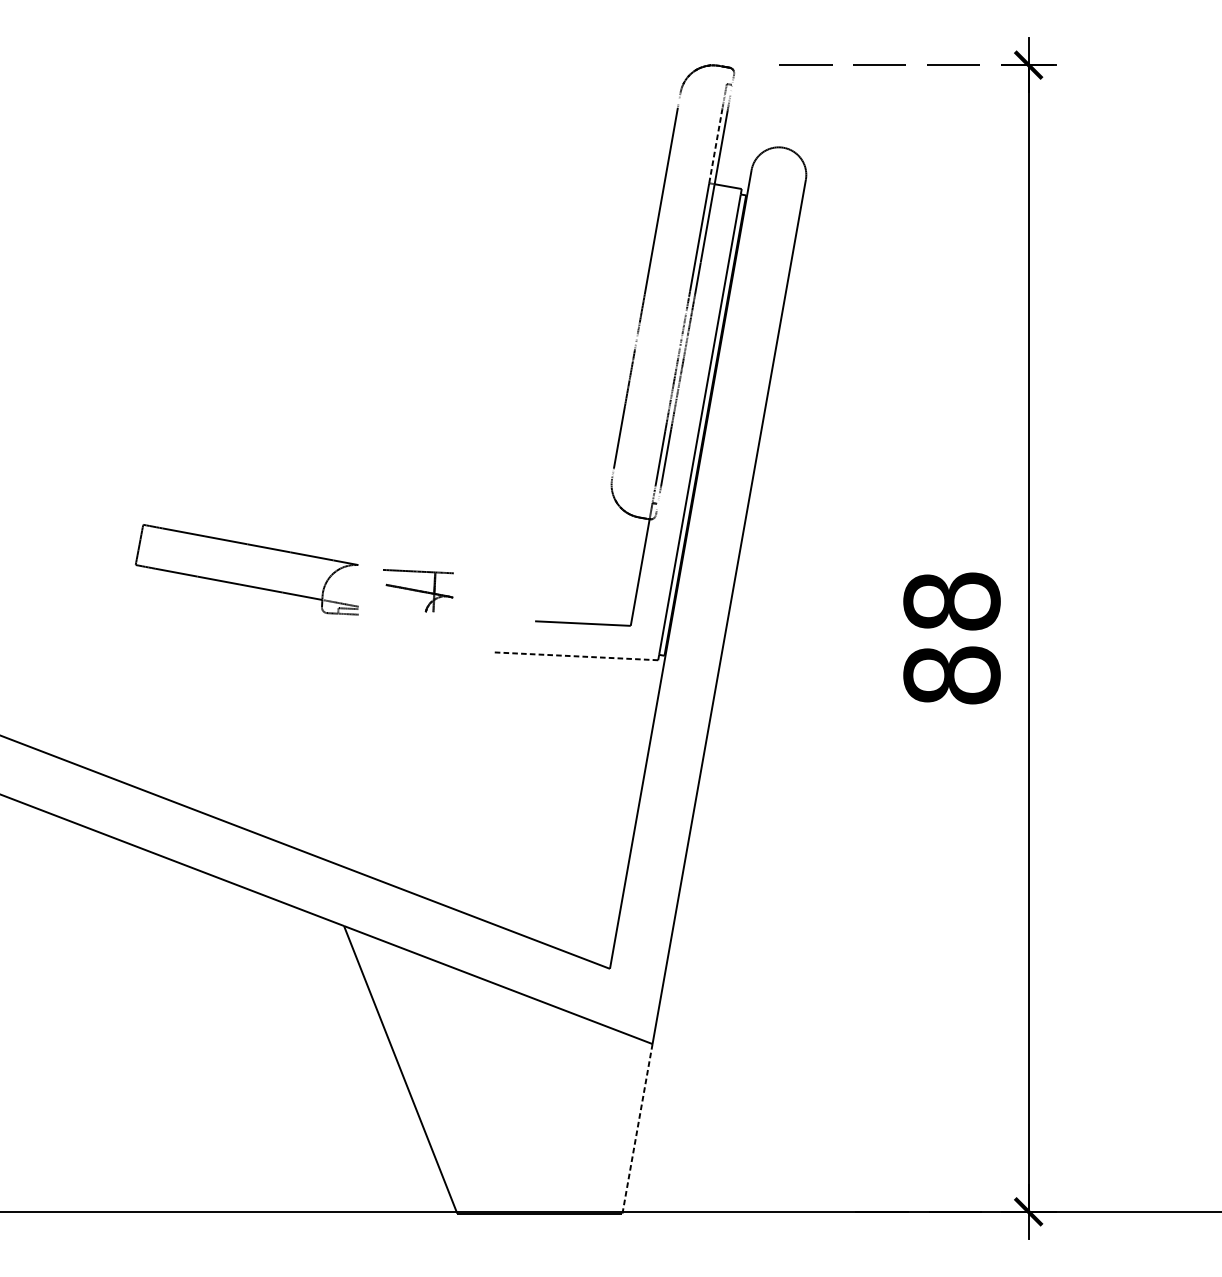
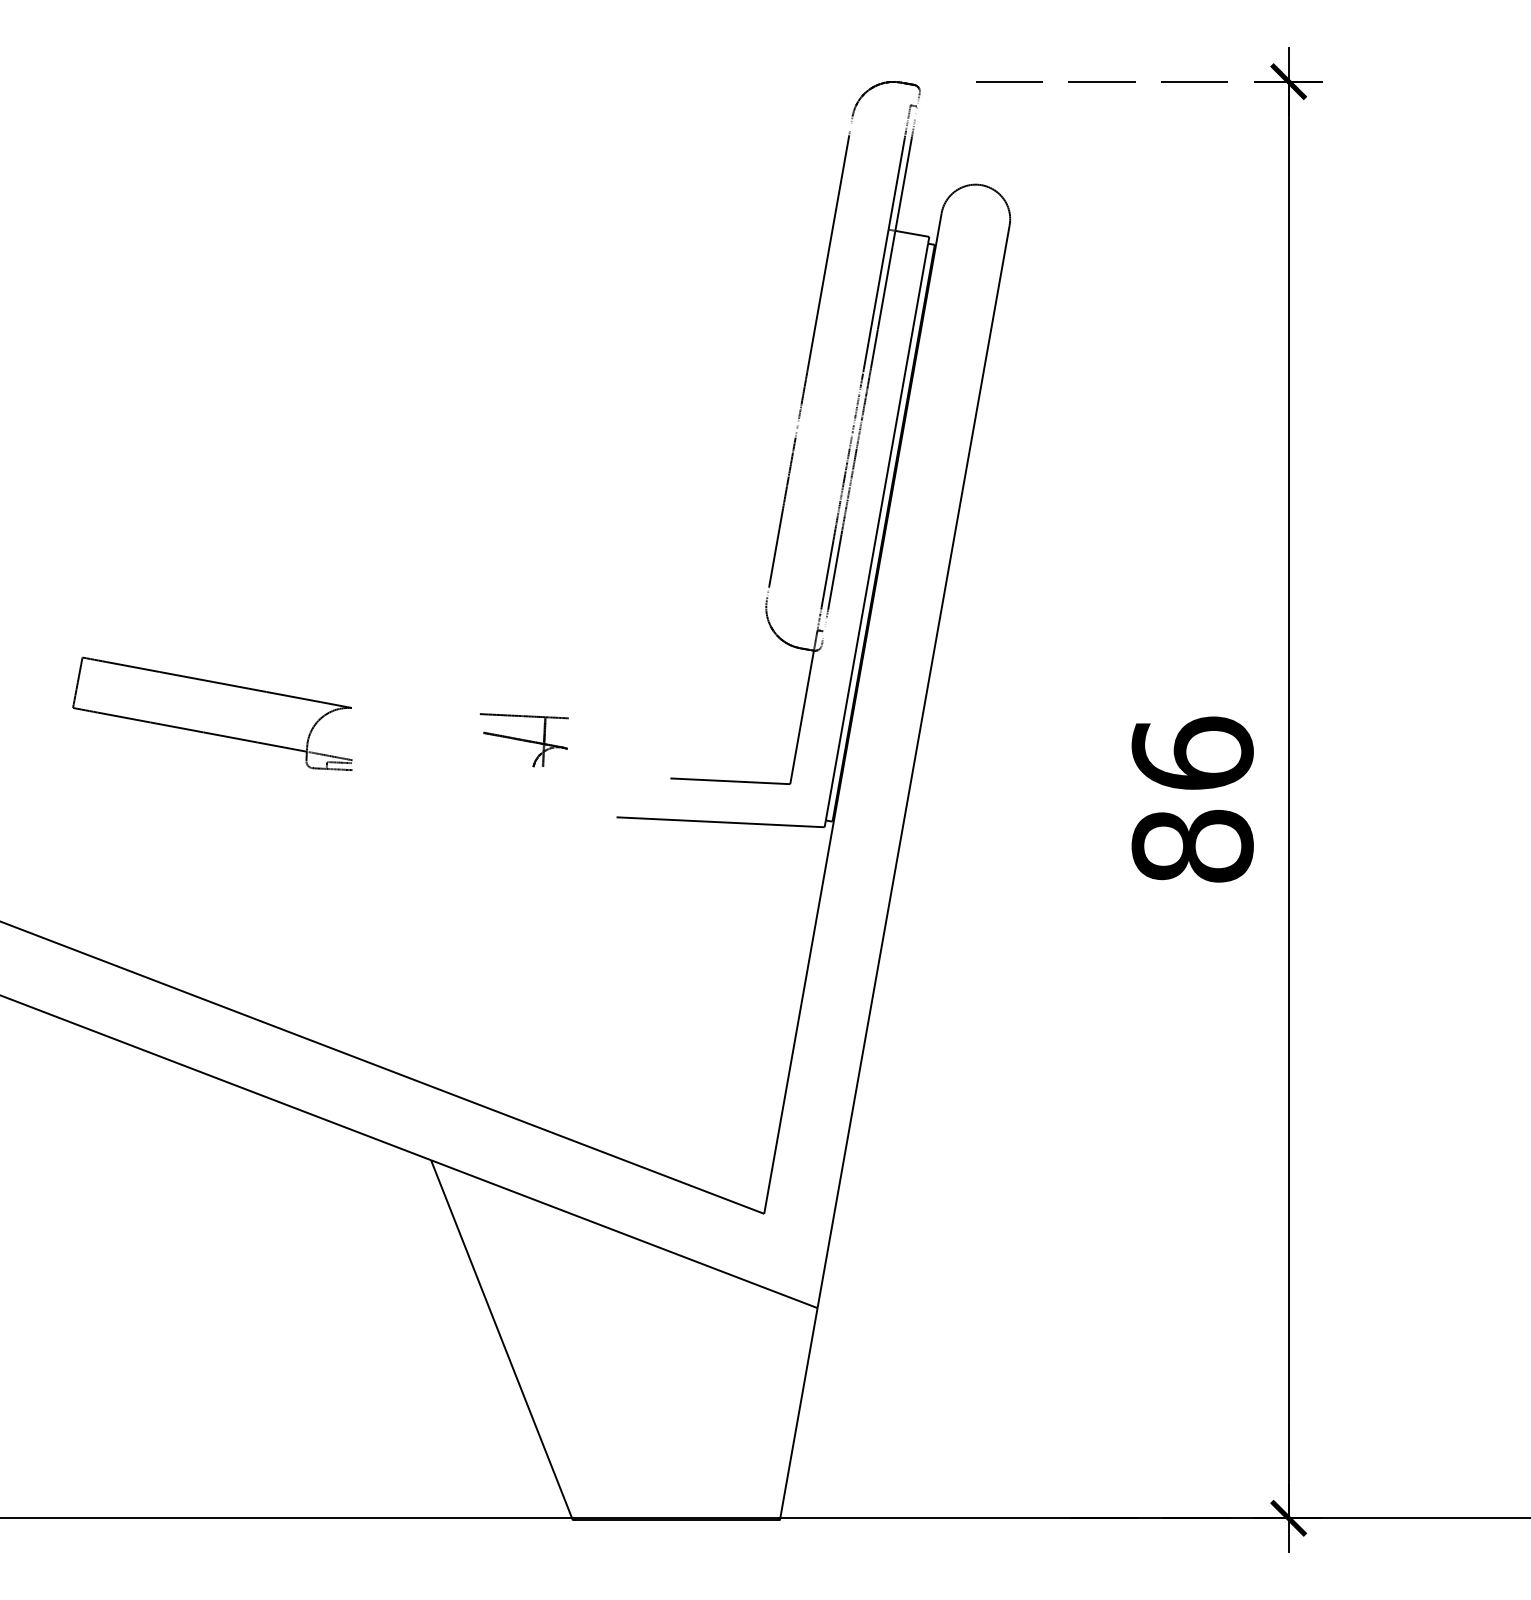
line: (715, 146) -> (896, 183), dashed -> solid
part: (247, 569) -> (212, 713), moved
text: (951, 601) -> (1192, 753), 88 -> 86
line: (575, 656) -> (720, 822), dashed -> solid
line: (637, 1128) -> (798, 1414), dashed -> solid

